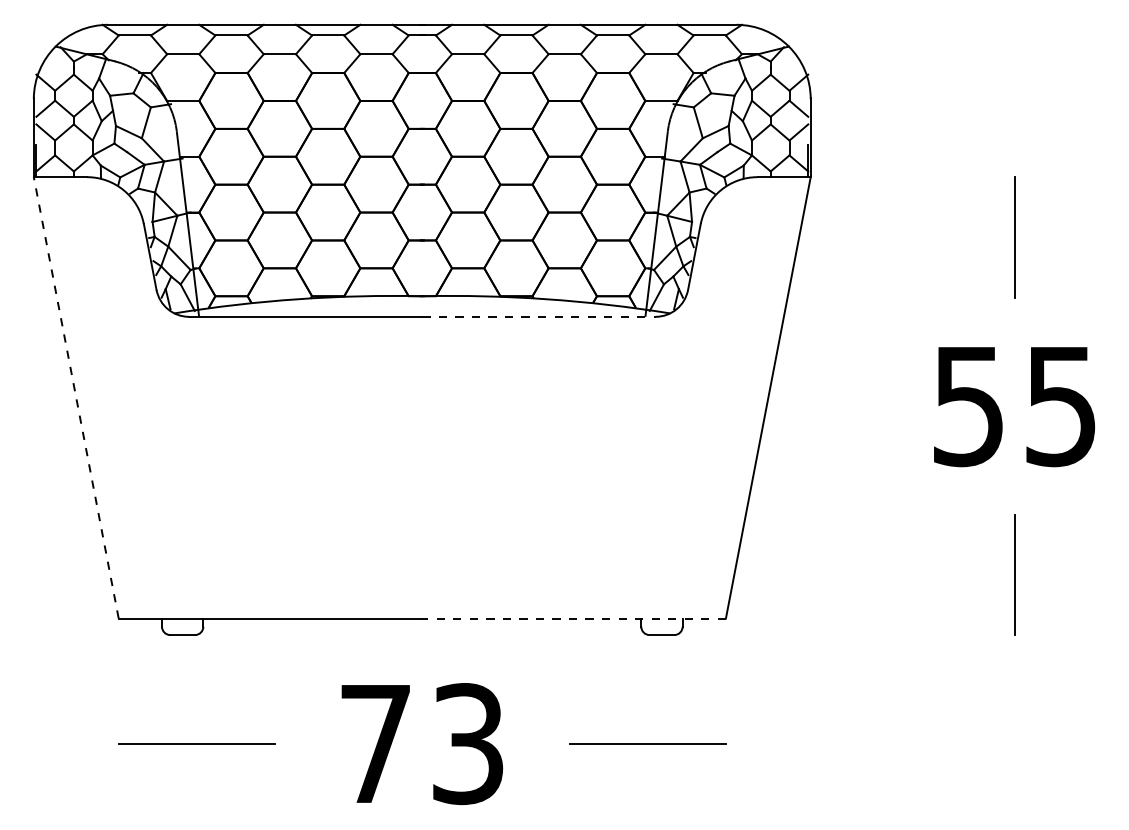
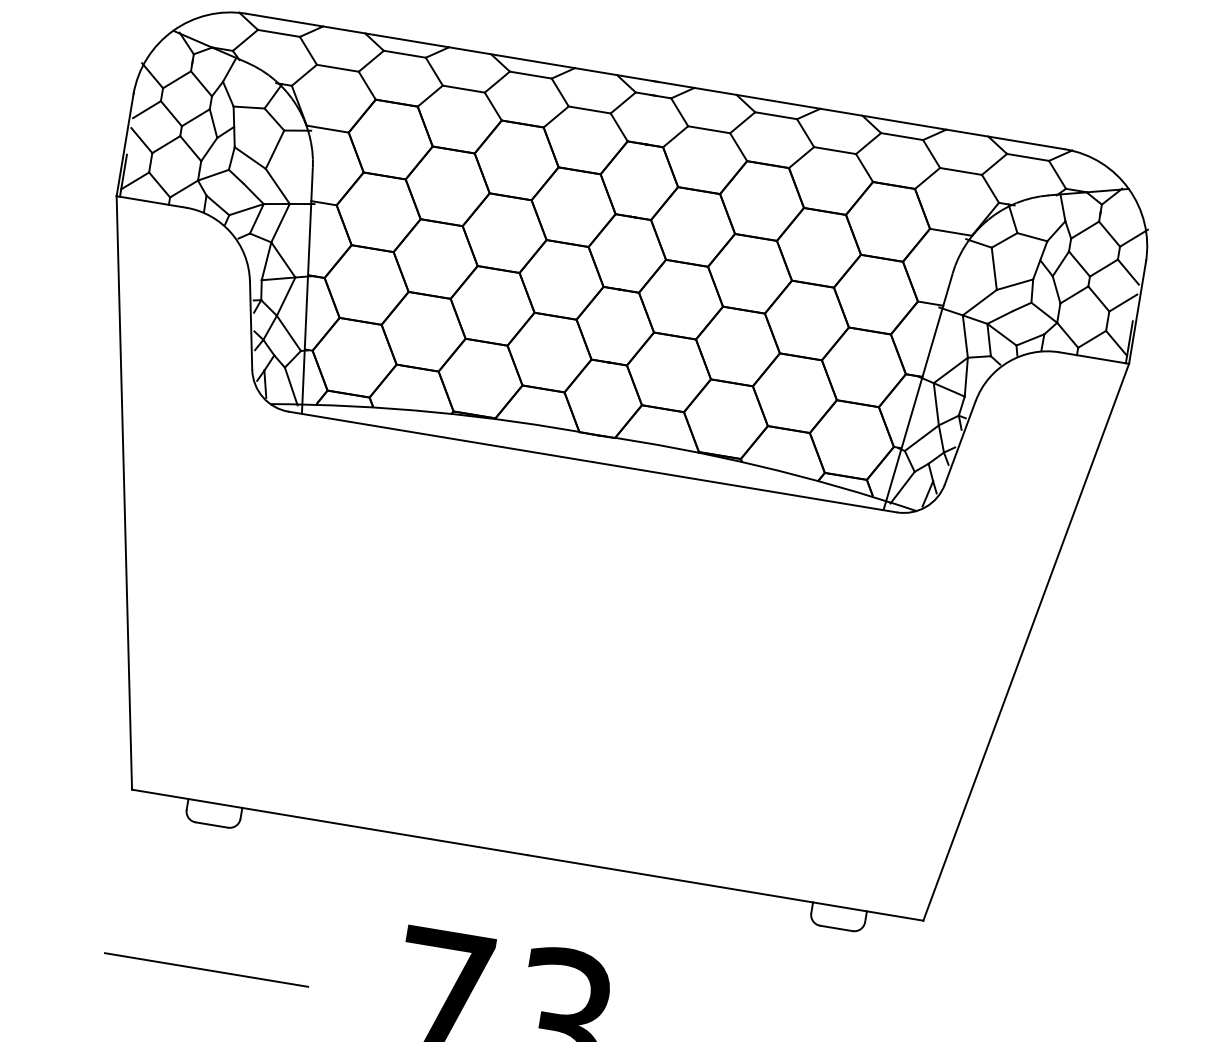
line: (538, 316) -> (744, 486), dashed -> solid
line: (76, 397) -> (124, 492), dashed -> solid
line: (574, 618) -> (726, 887), dashed -> solid

